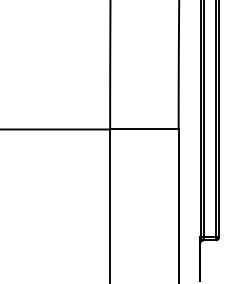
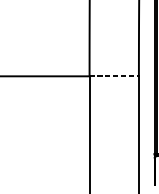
line: (144, 129) -> (114, 76), solid -> dashed

